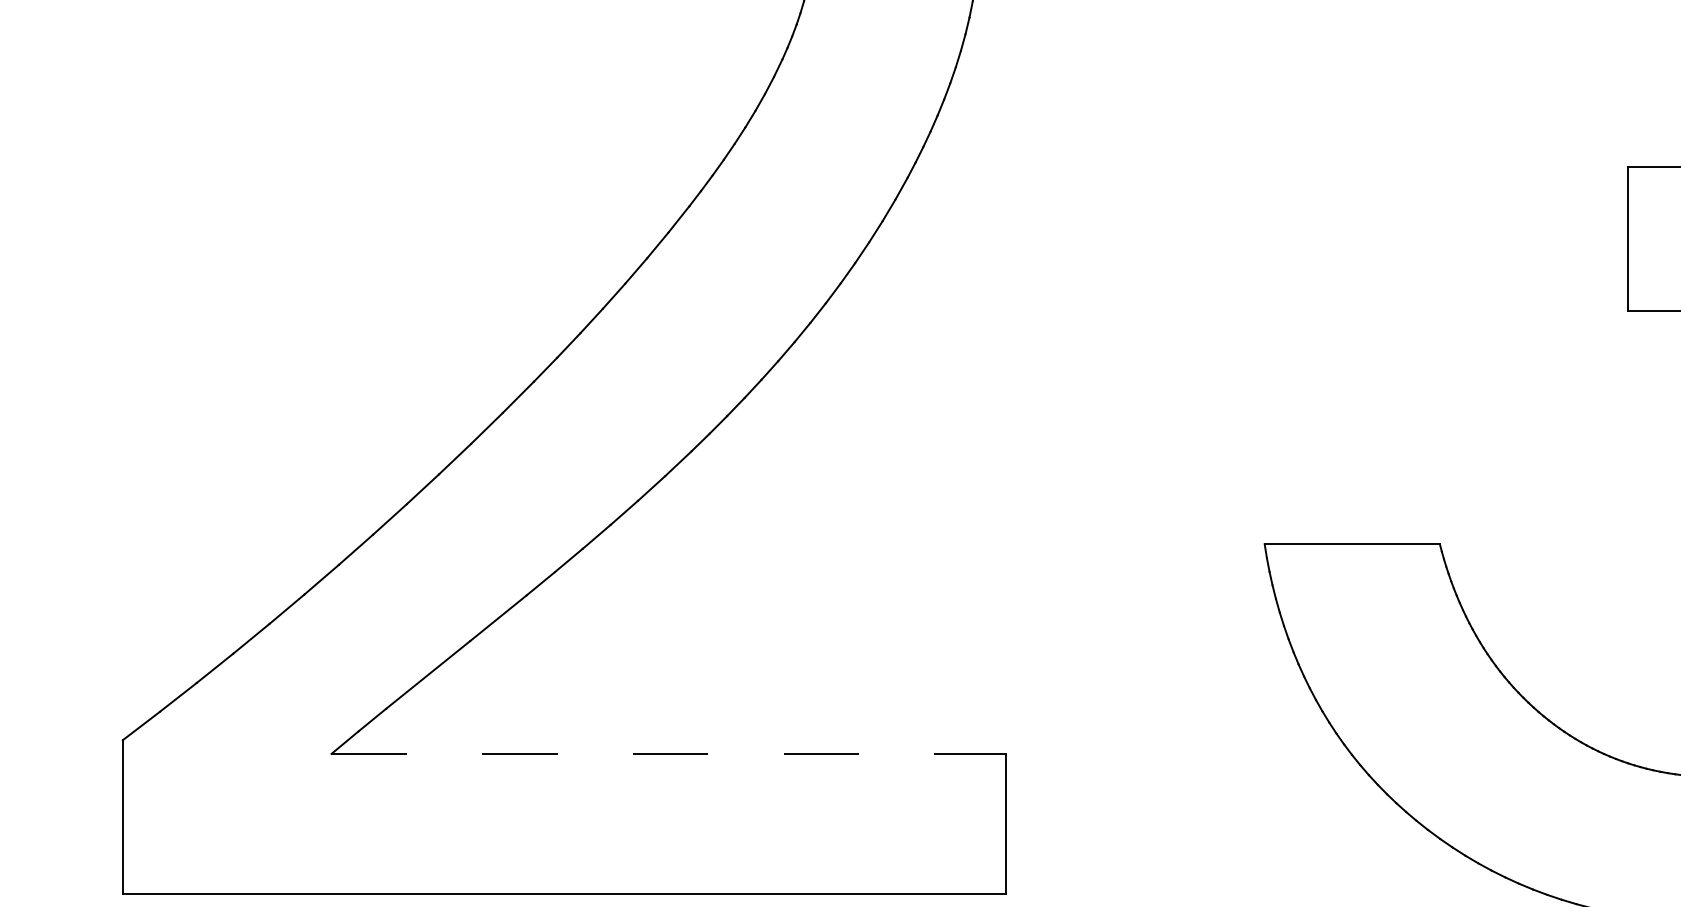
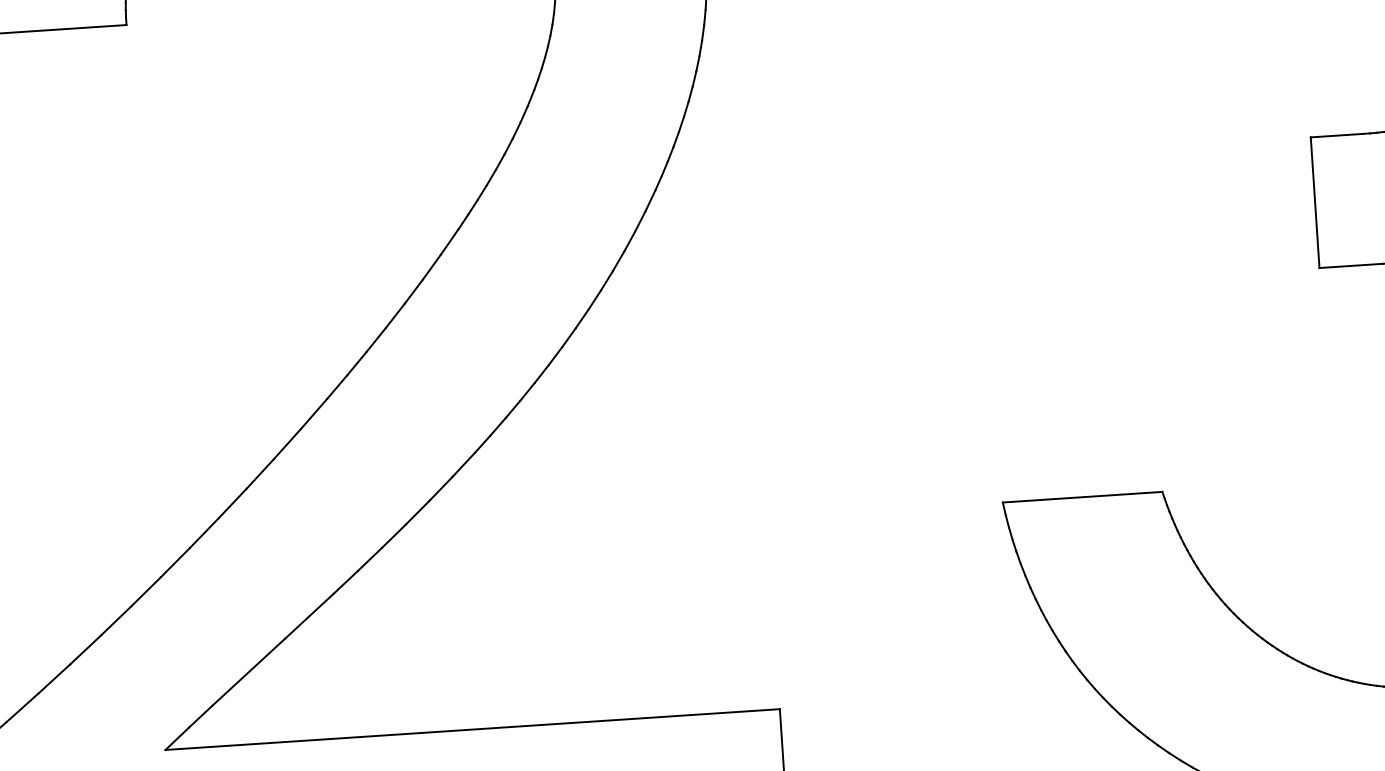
line: (669, 753) -> (473, 729), dashed -> solid

